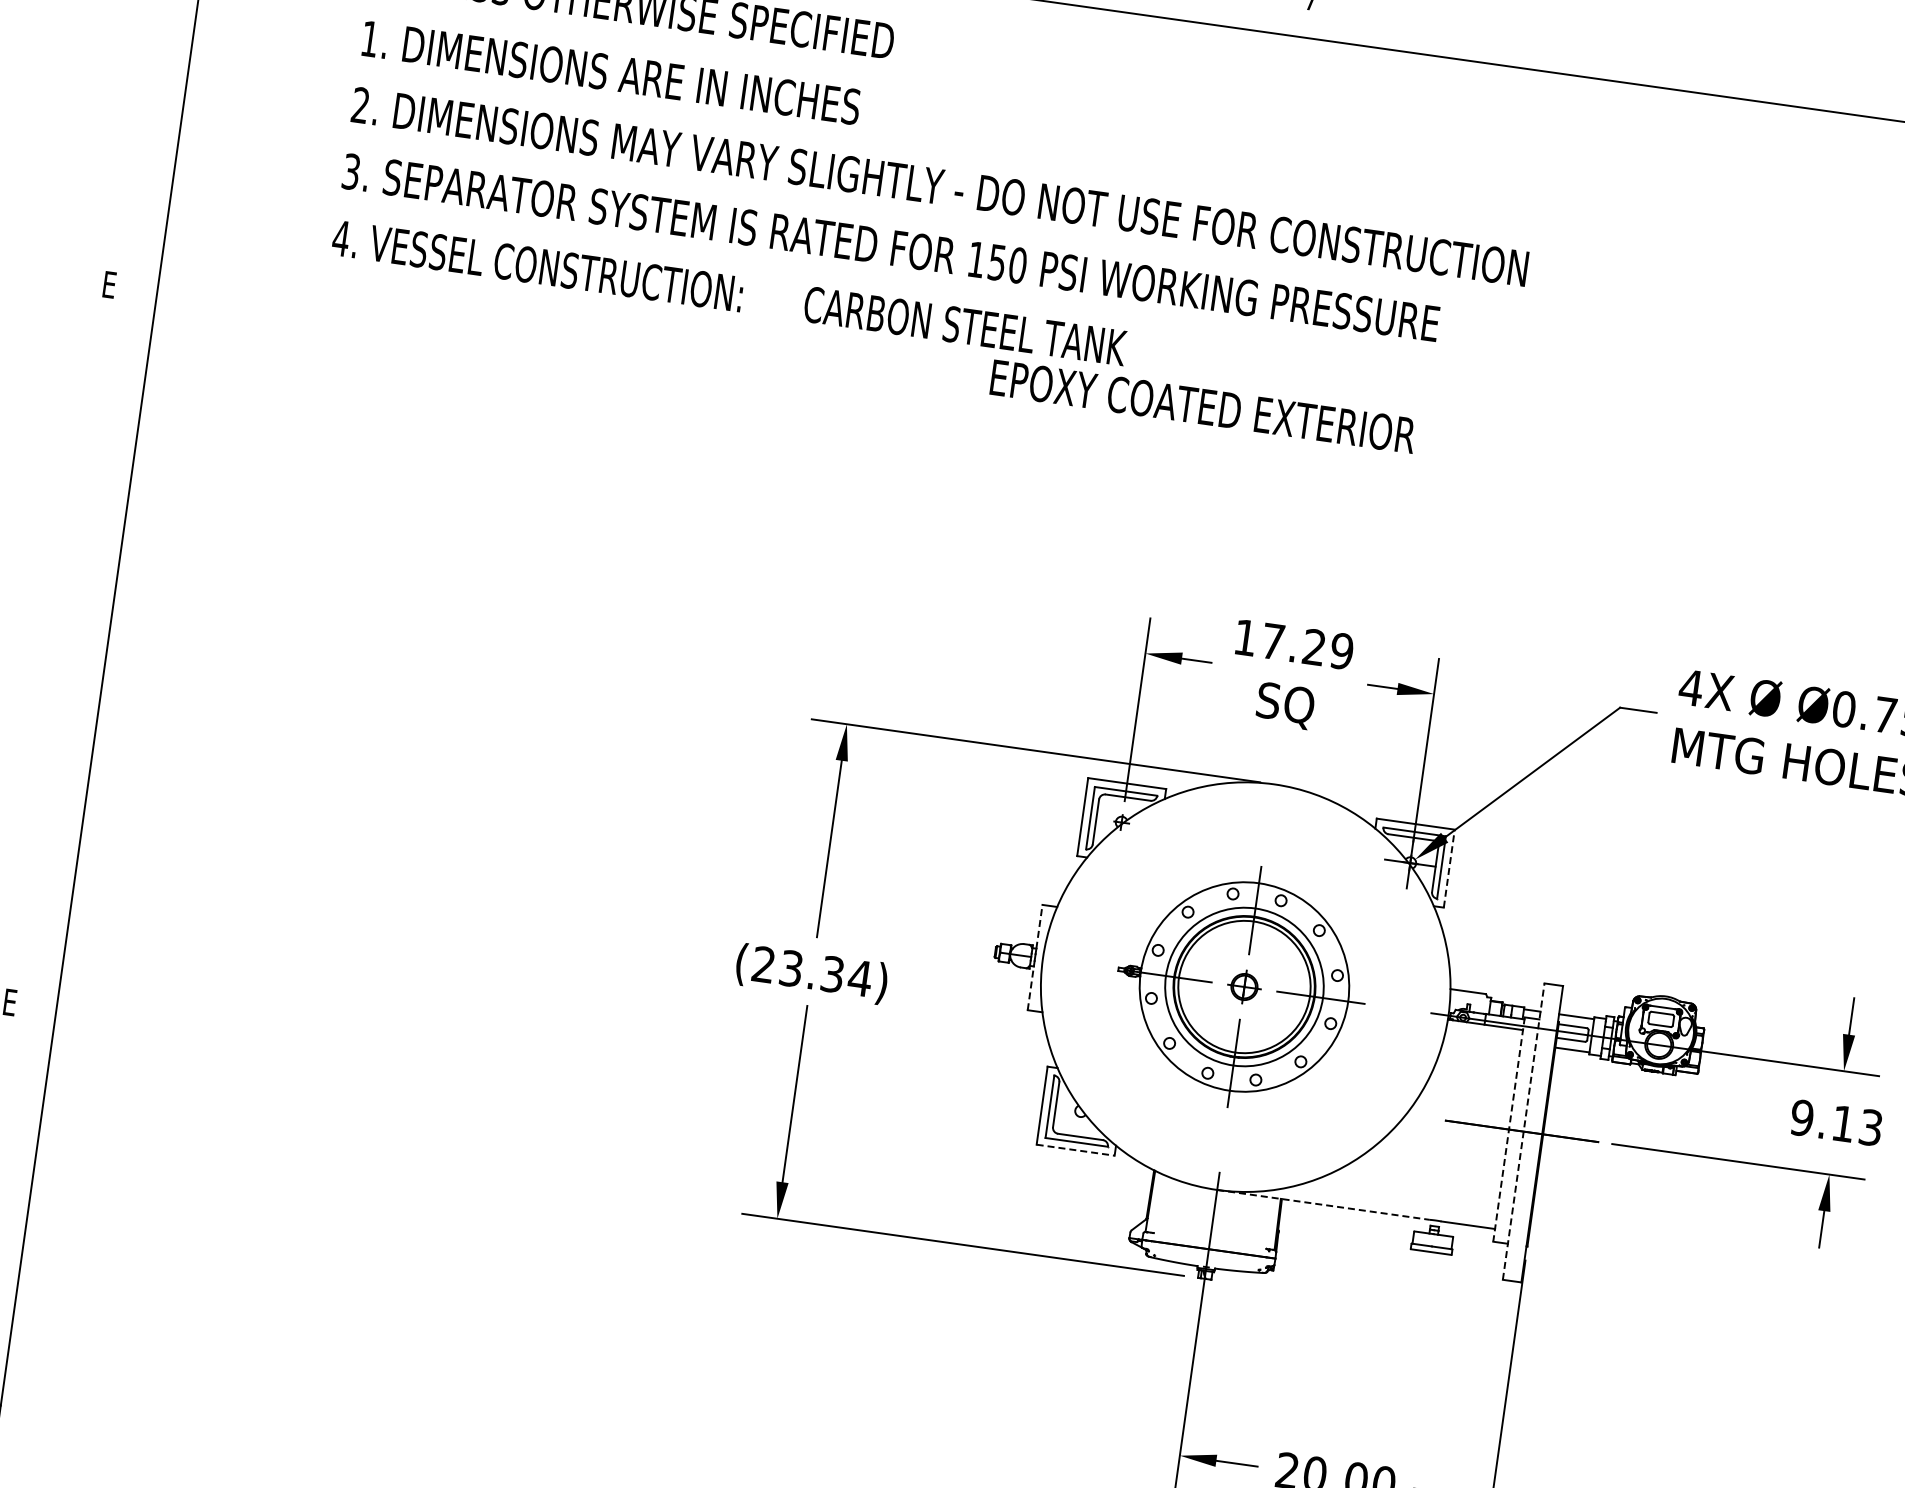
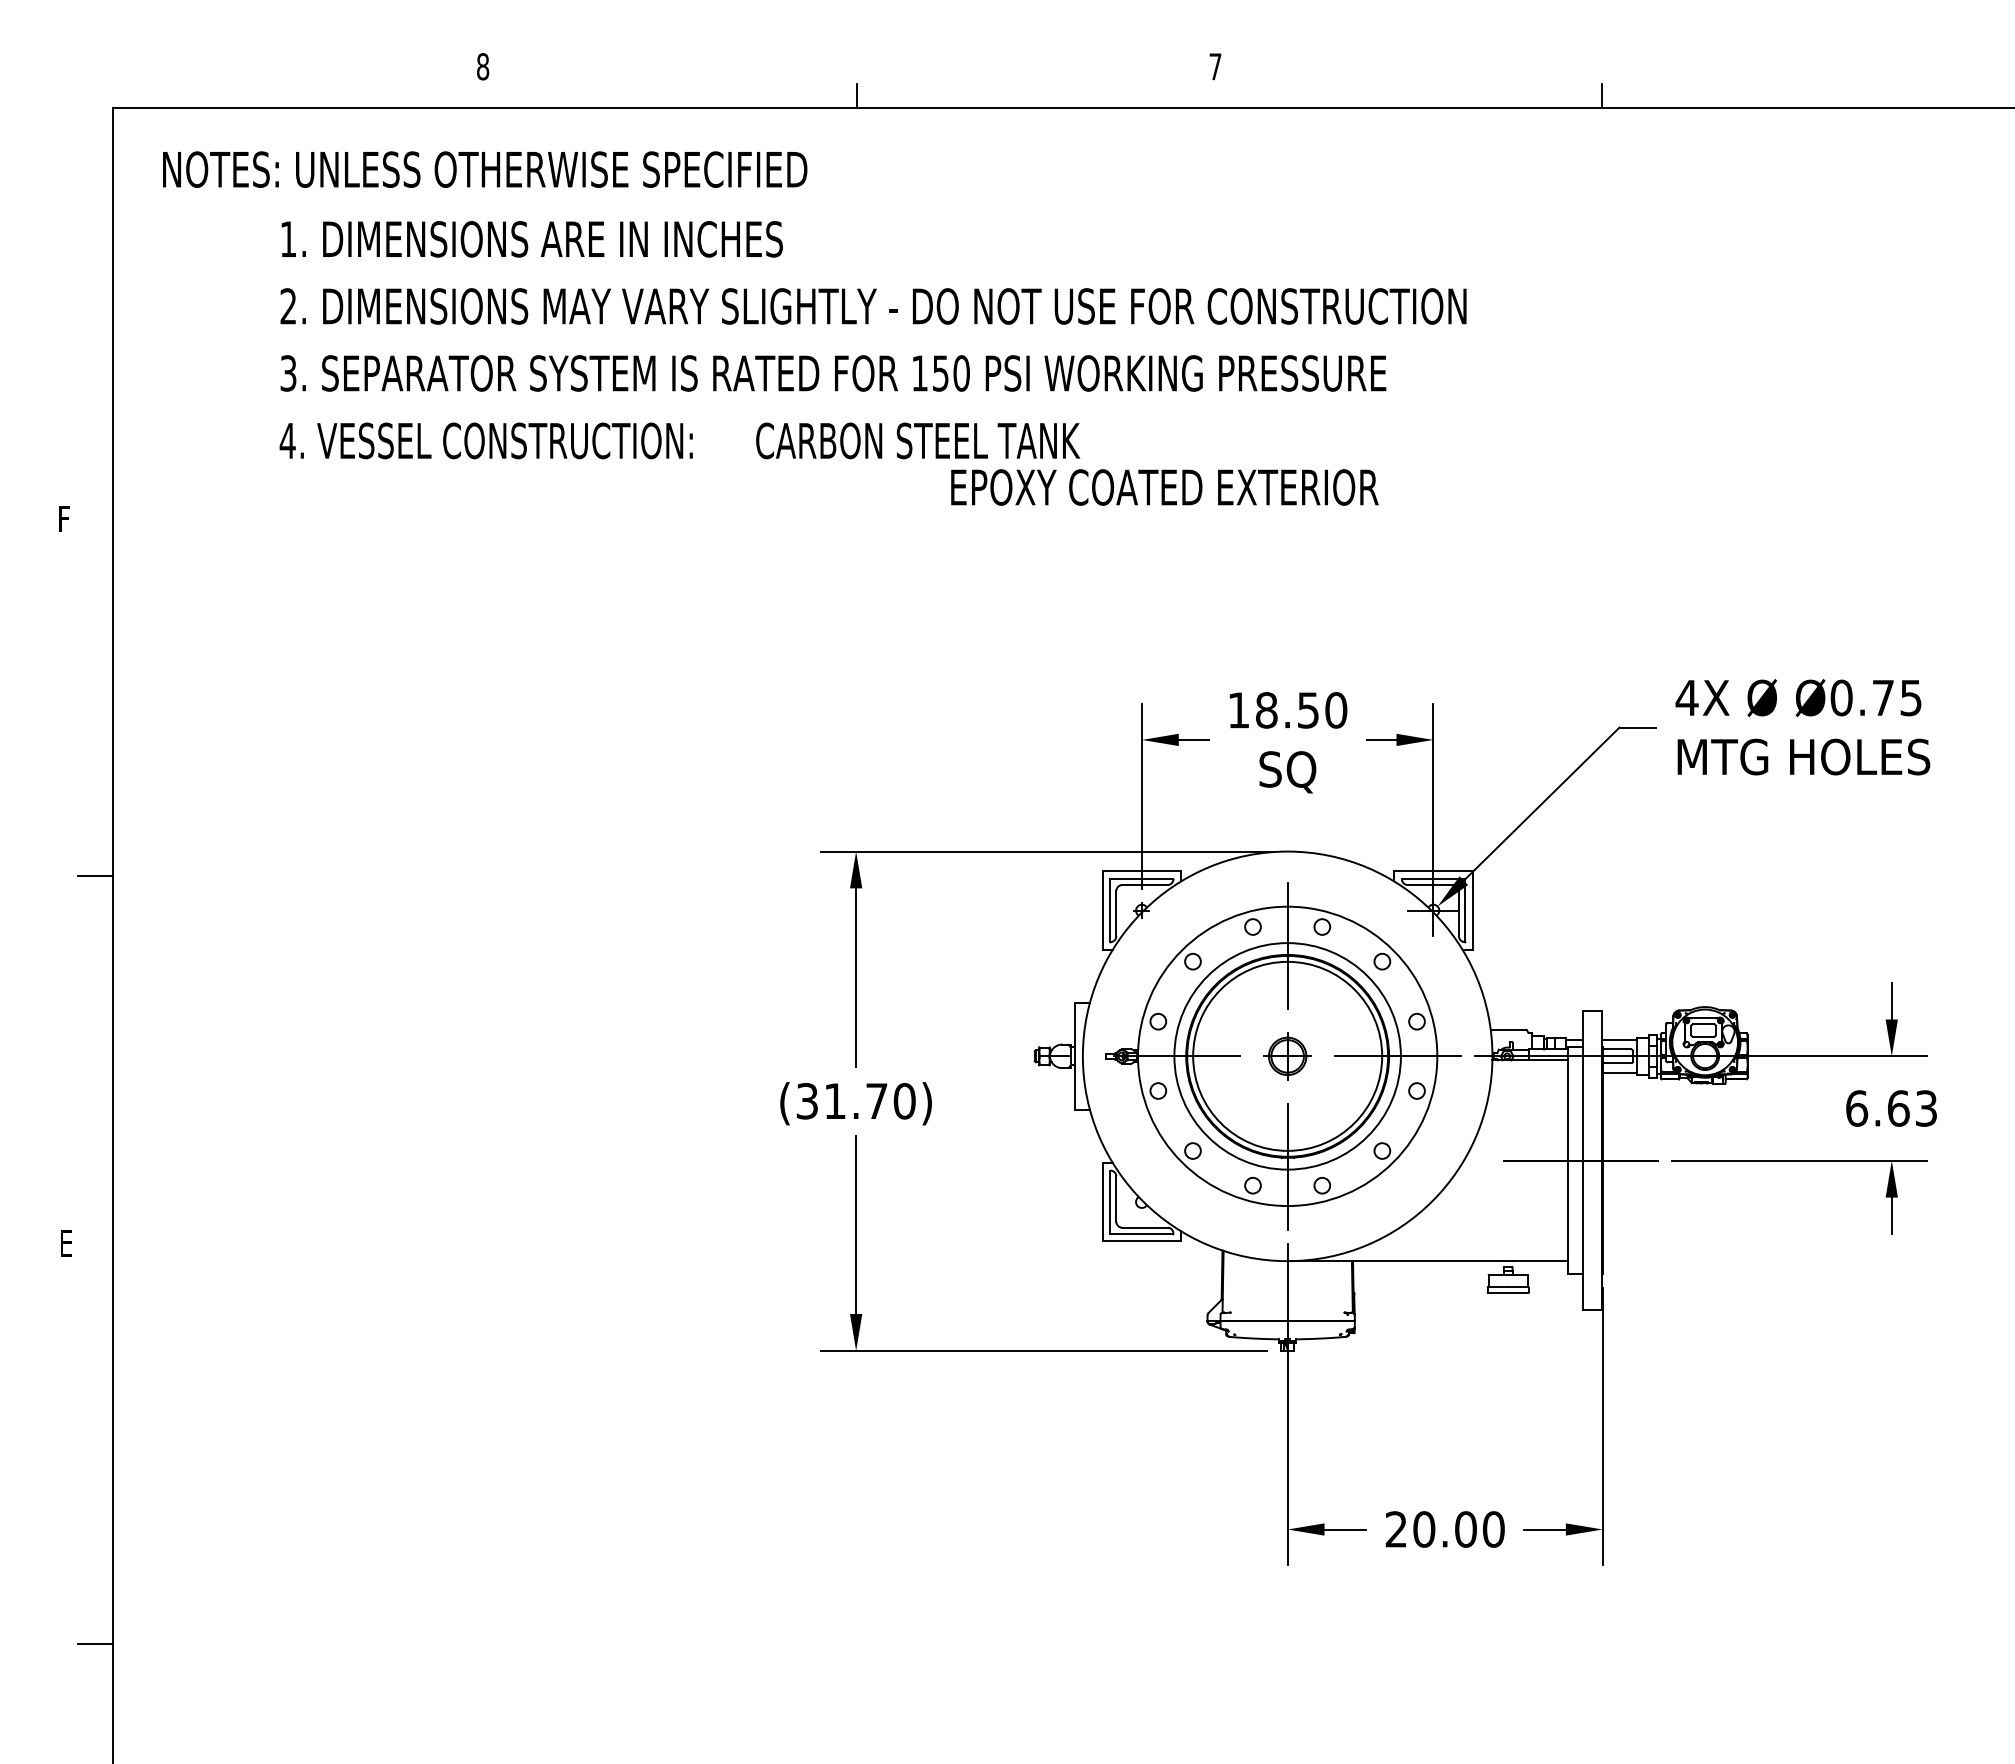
line: (1690, 79) -> (1601, 95), added
text: (111, 284) -> (66, 518), E -> F
line: (90, 643) -> (95, 876), added
text: (1307, 646) -> (1301, 710), 17.29 -> 18.50
line: (1449, 868) -> (1472, 910), dashed -> solid
line: (1040, 926) -> (1075, 1024), dashed -> solid
text: (812, 971) -> (856, 1101), (23.34) -> (31.70)
part: (1241, 986) -> (1283, 1056), size x1.43
line: (1031, 987) -> (1075, 1086), dashed -> solid
text: (1822, 1120) -> (1877, 1108), 9.13 -> 6.63
line: (1509, 1130) -> (1568, 1161), dashed -> solid
line: (1524, 1131) -> (1583, 1160), dashed -> solid
line: (1076, 1150) -> (1142, 1241), dashed -> solid
line: (1323, 1205) -> (1395, 1261), dashed -> solid

